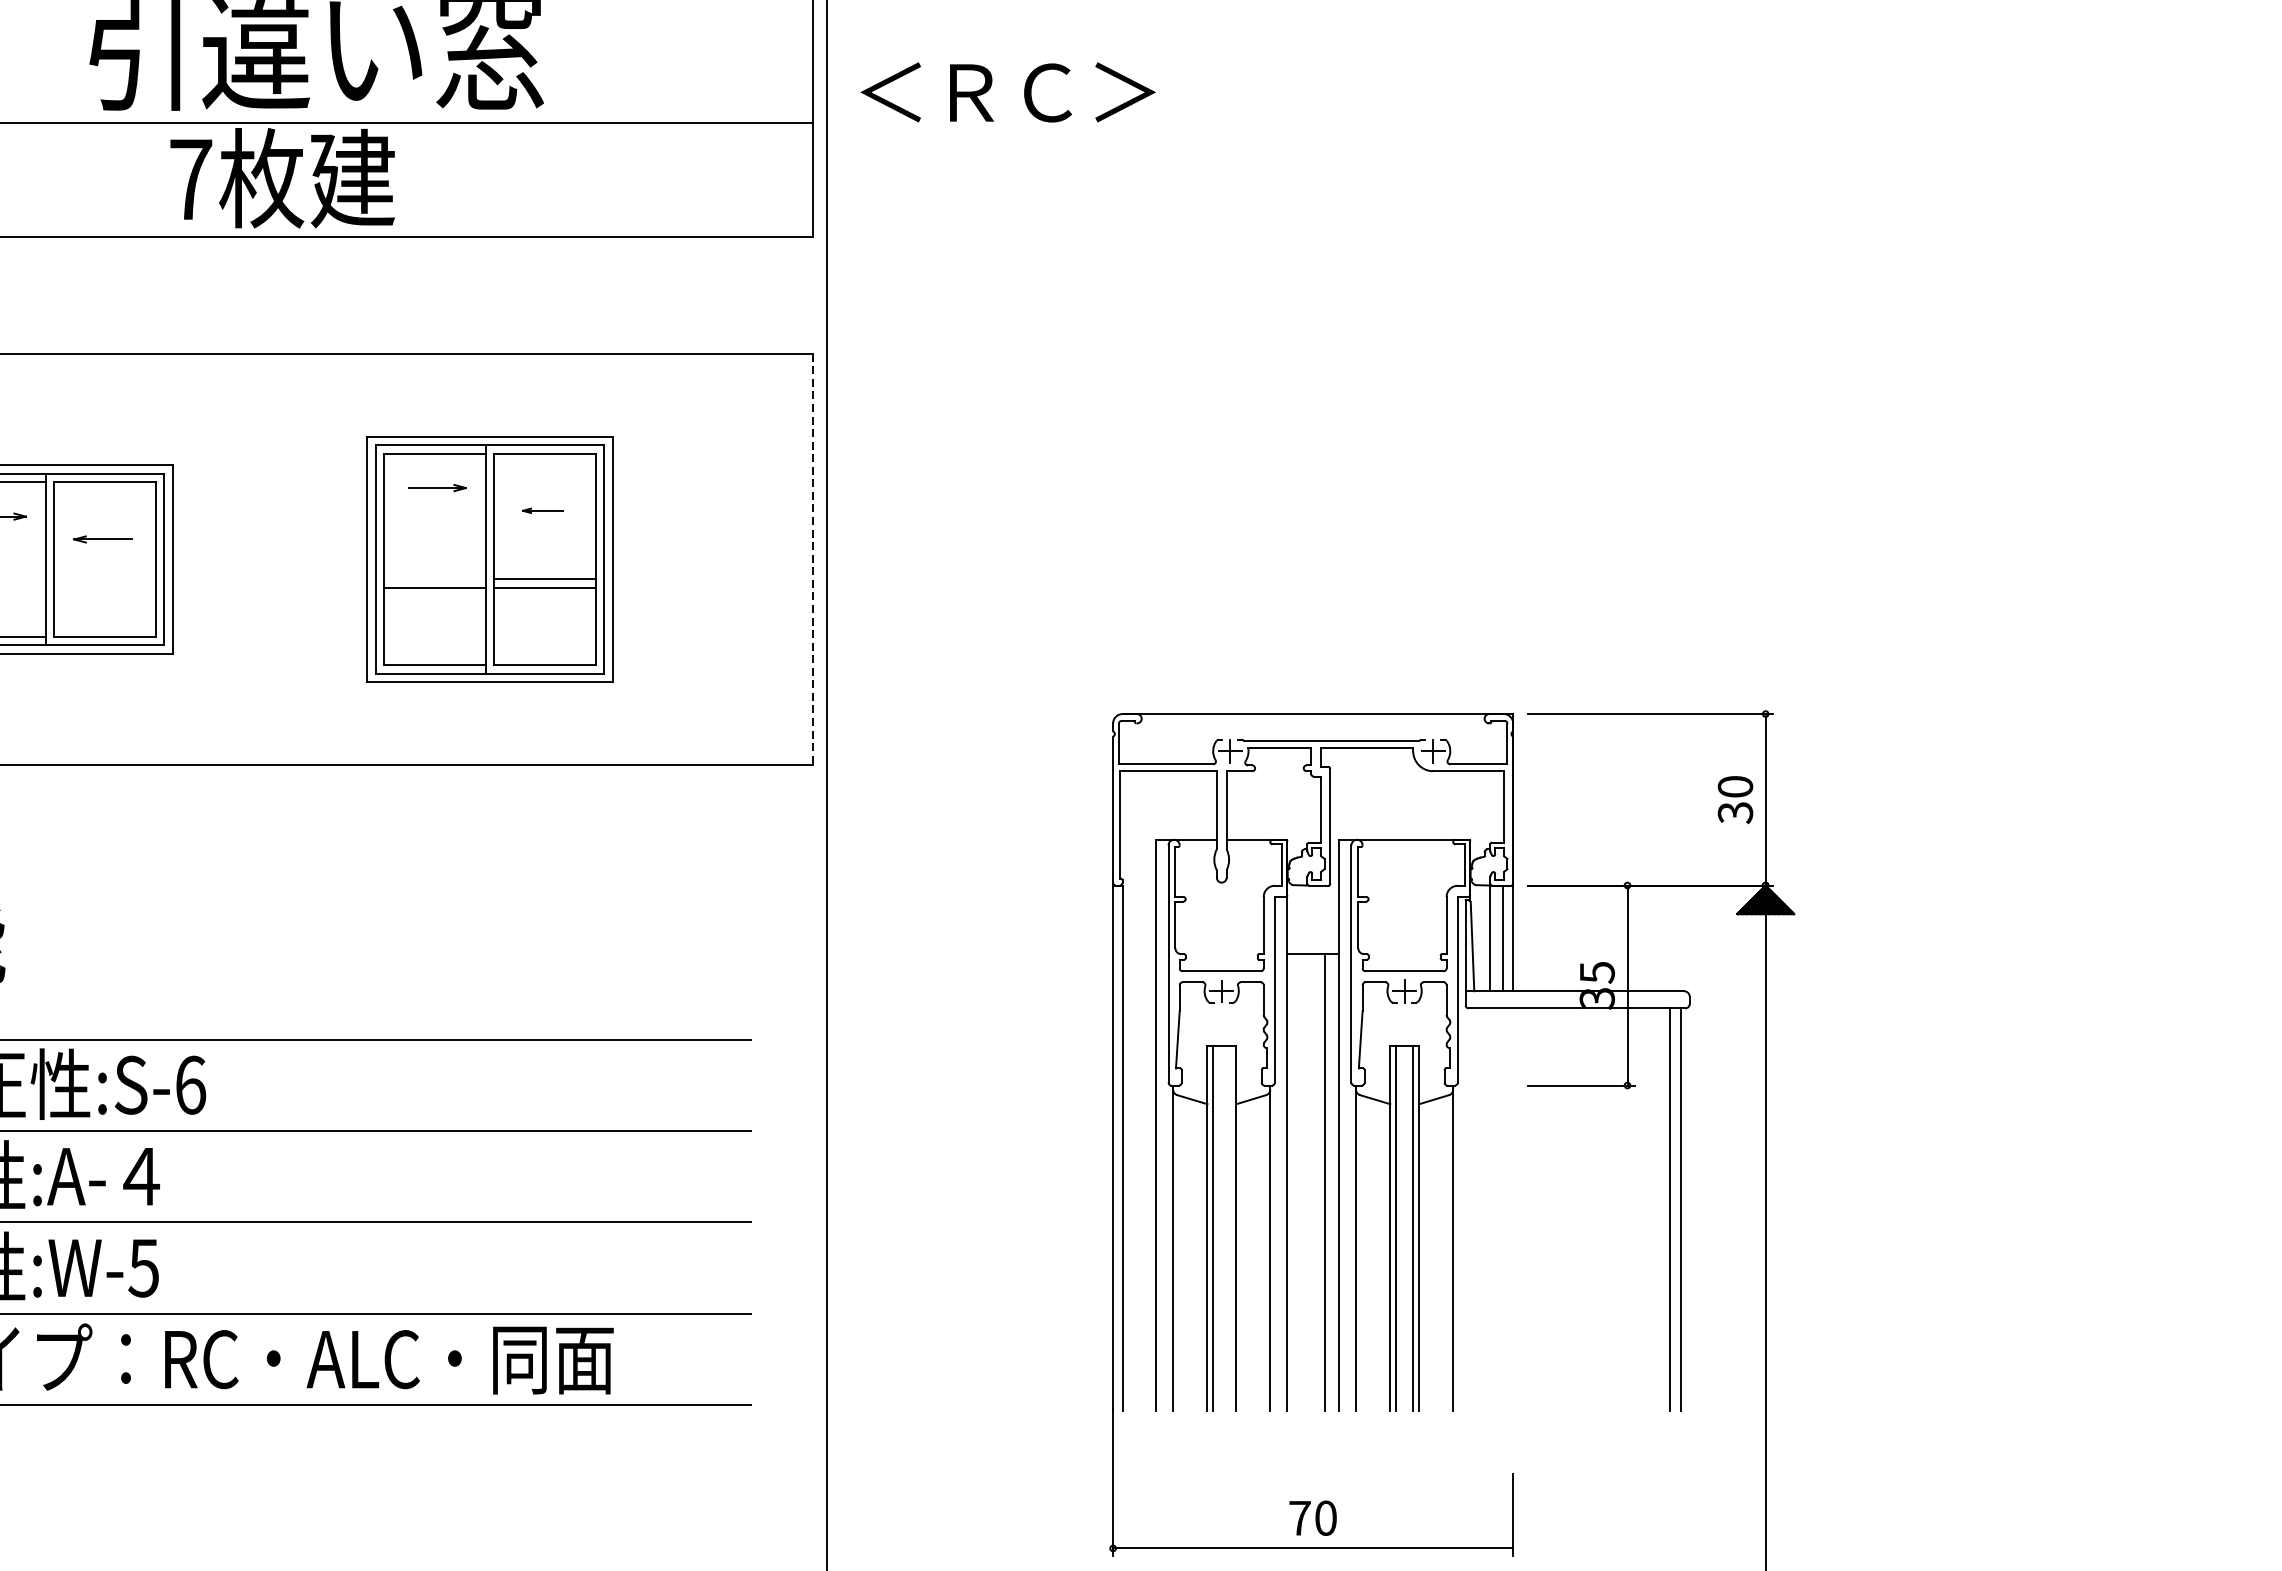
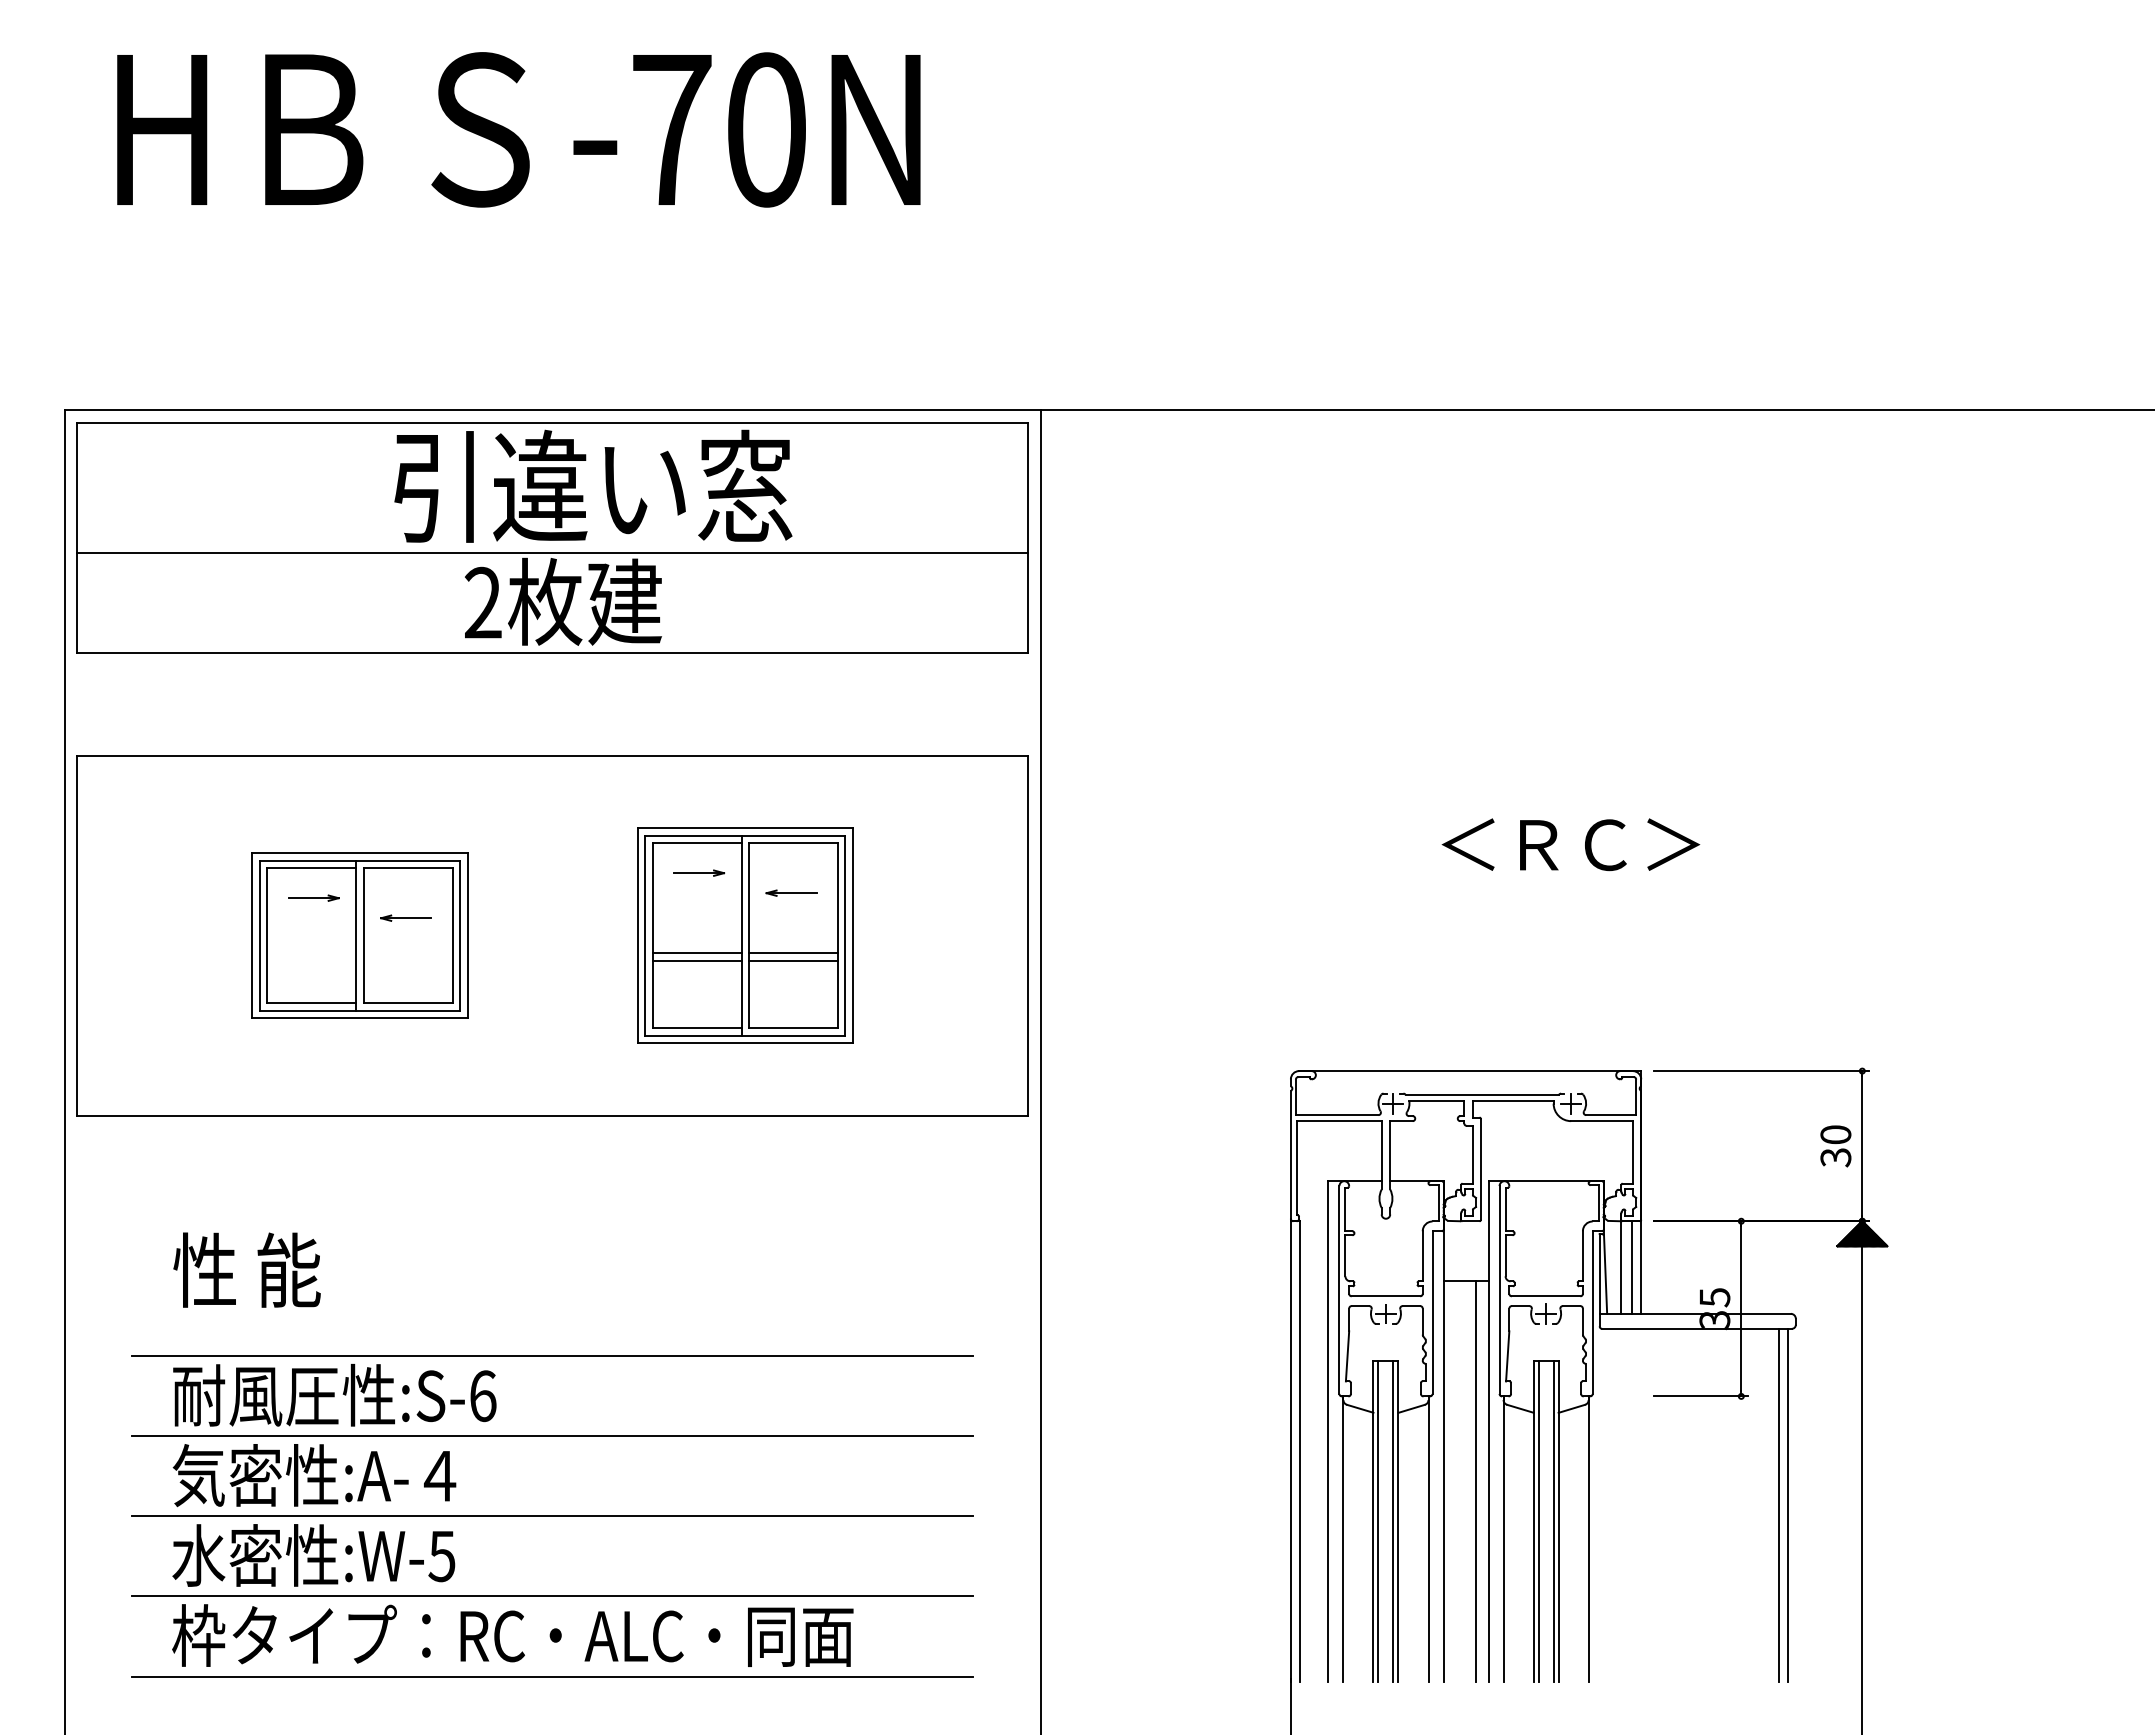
text: (1007, 92) -> (1570, 844), moved
text: (190, 178) -> (482, 602), 7 -> 2
part: (542, 510) -> (791, 892), size x1.43
line: (813, 560) -> (1028, 936), dashed -> solid
line: (434, 579) -> (696, 953), added
line: (1230, 1228) -> (1393, 1521), added

